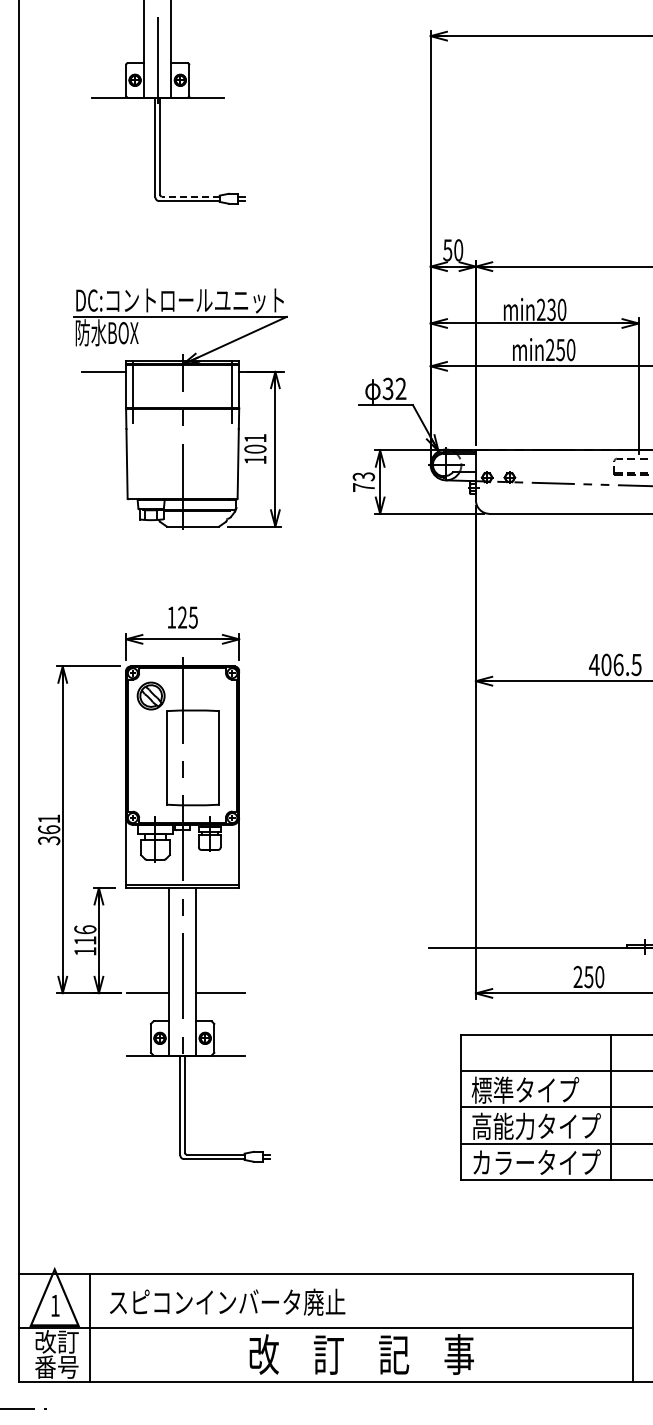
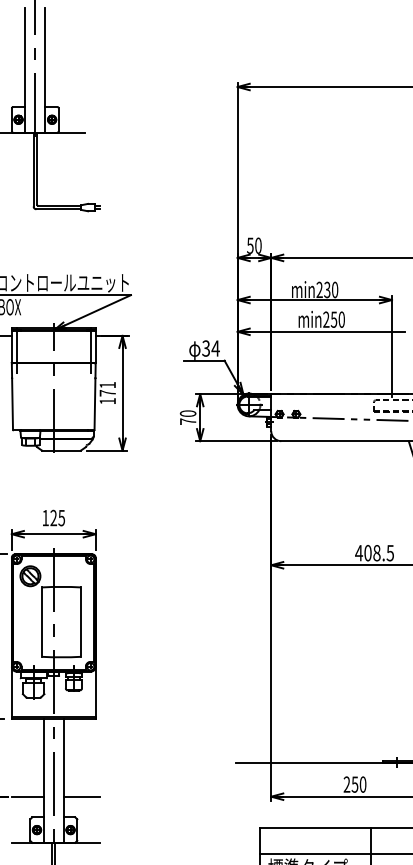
line: (190, 196) -> (59, 205), dashed -> solid
text: (400, 388) -> (215, 348), 32 -> 34
text: (255, 448) -> (107, 392), 101 -> 171
text: (363, 476) -> (187, 413), 73 -> 70
text: (618, 664) -> (376, 552), 406.5 -> 408.5

